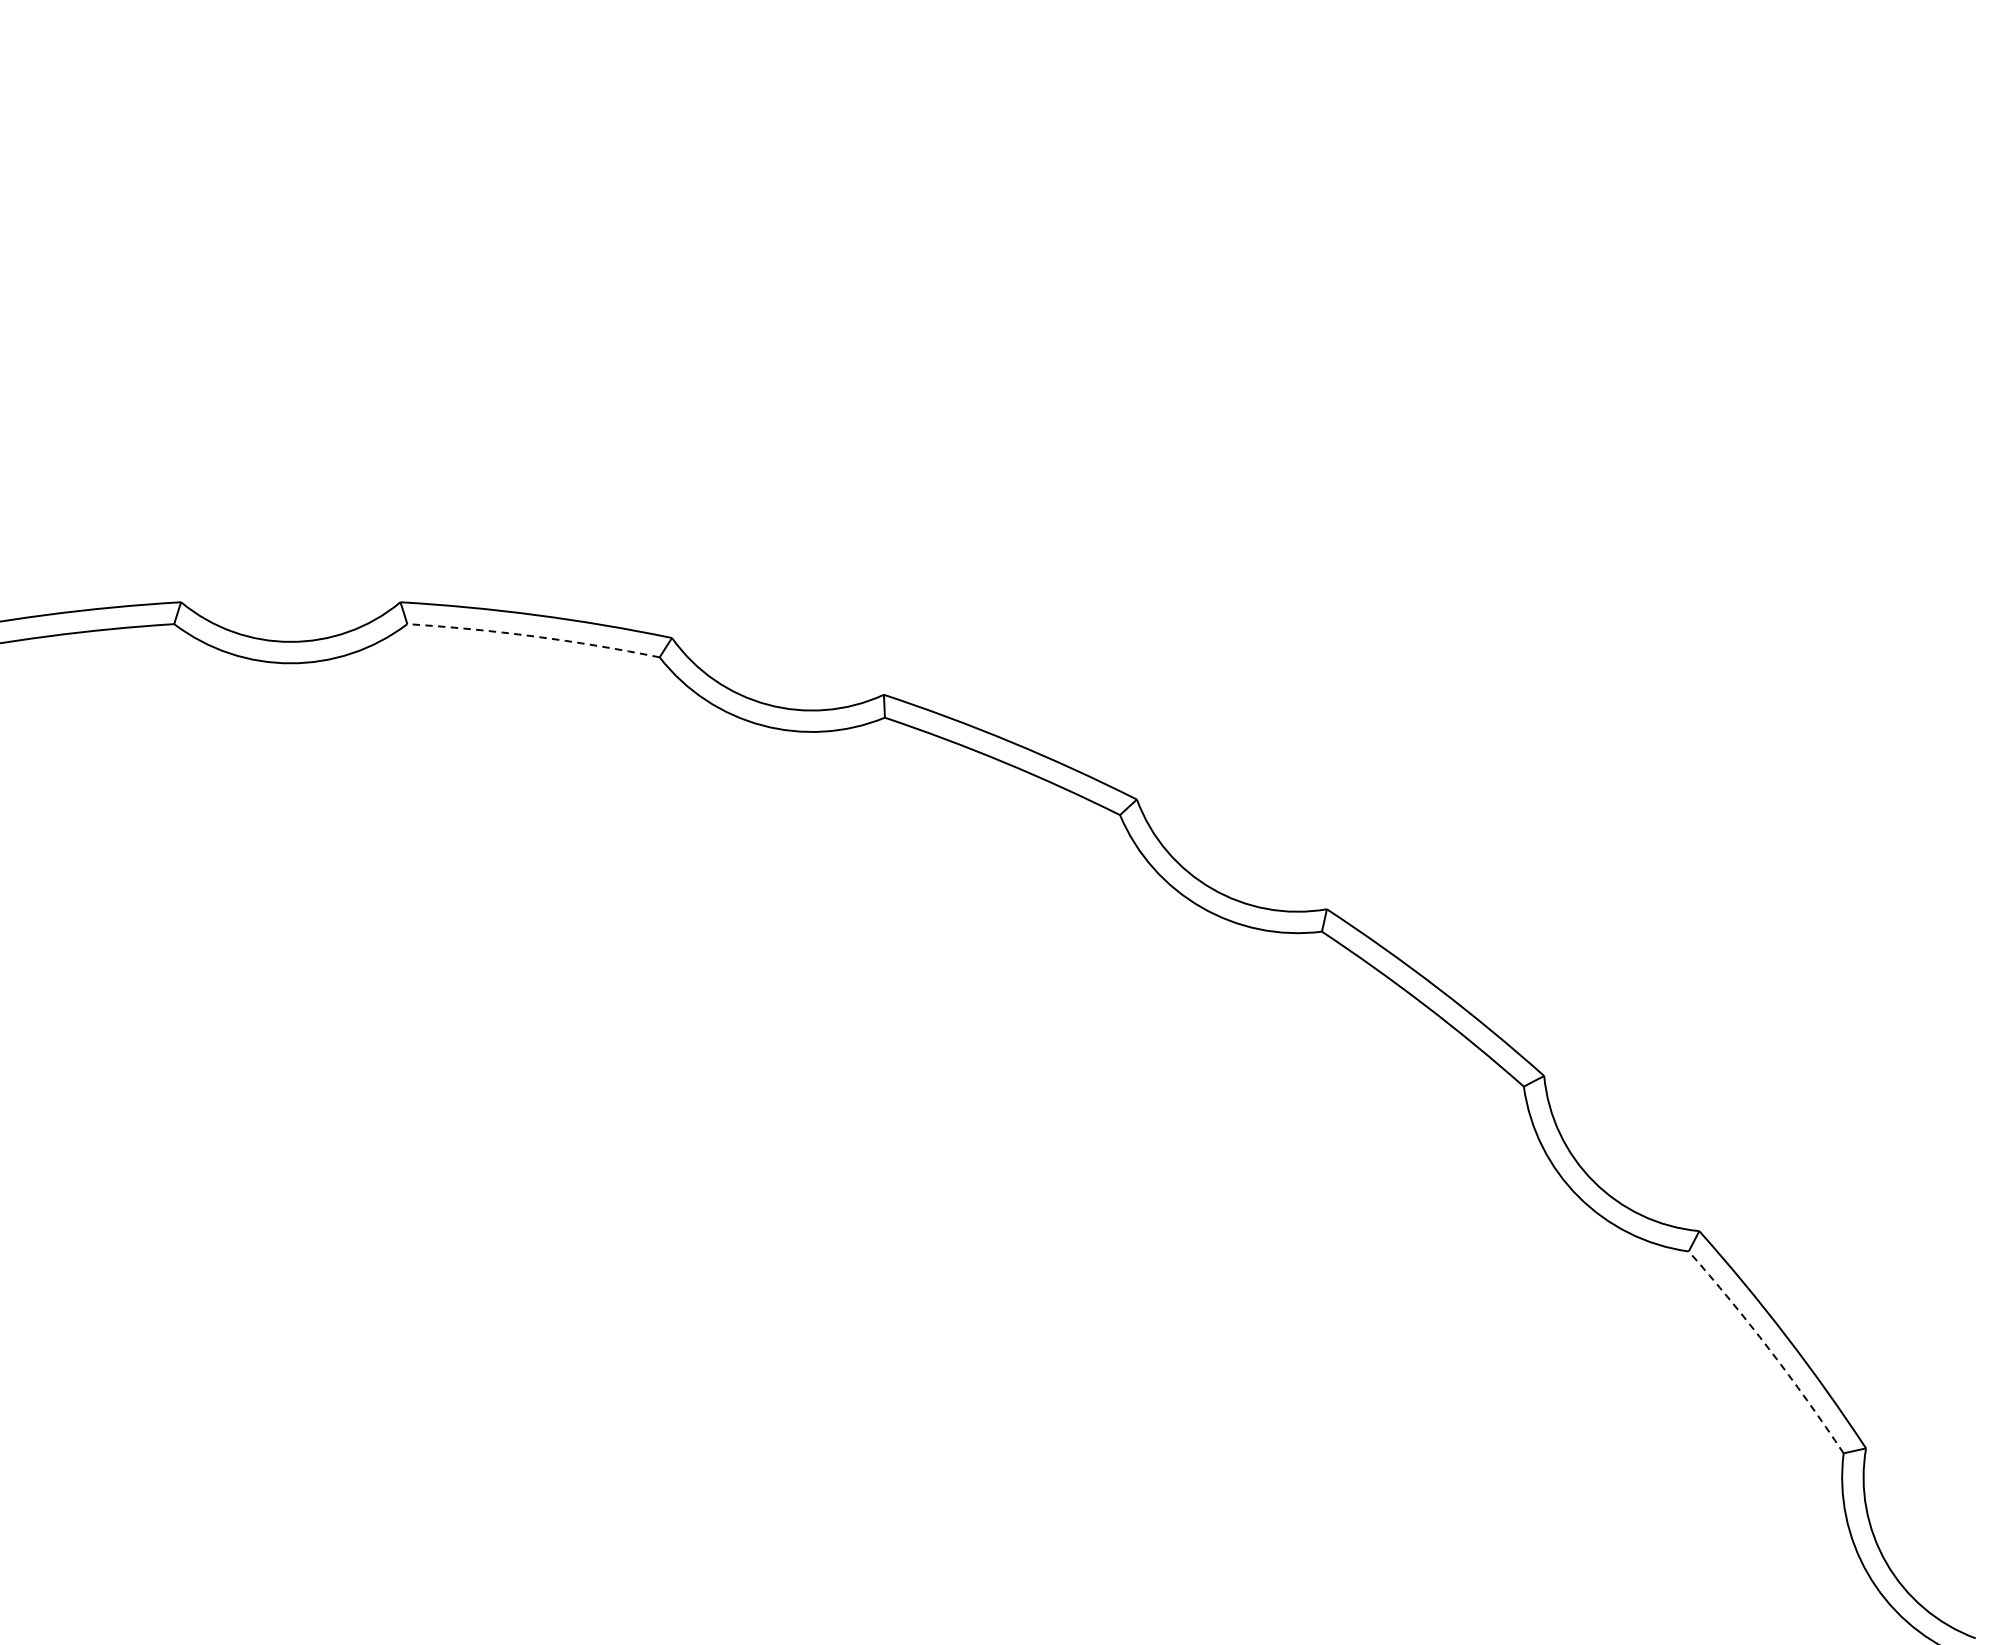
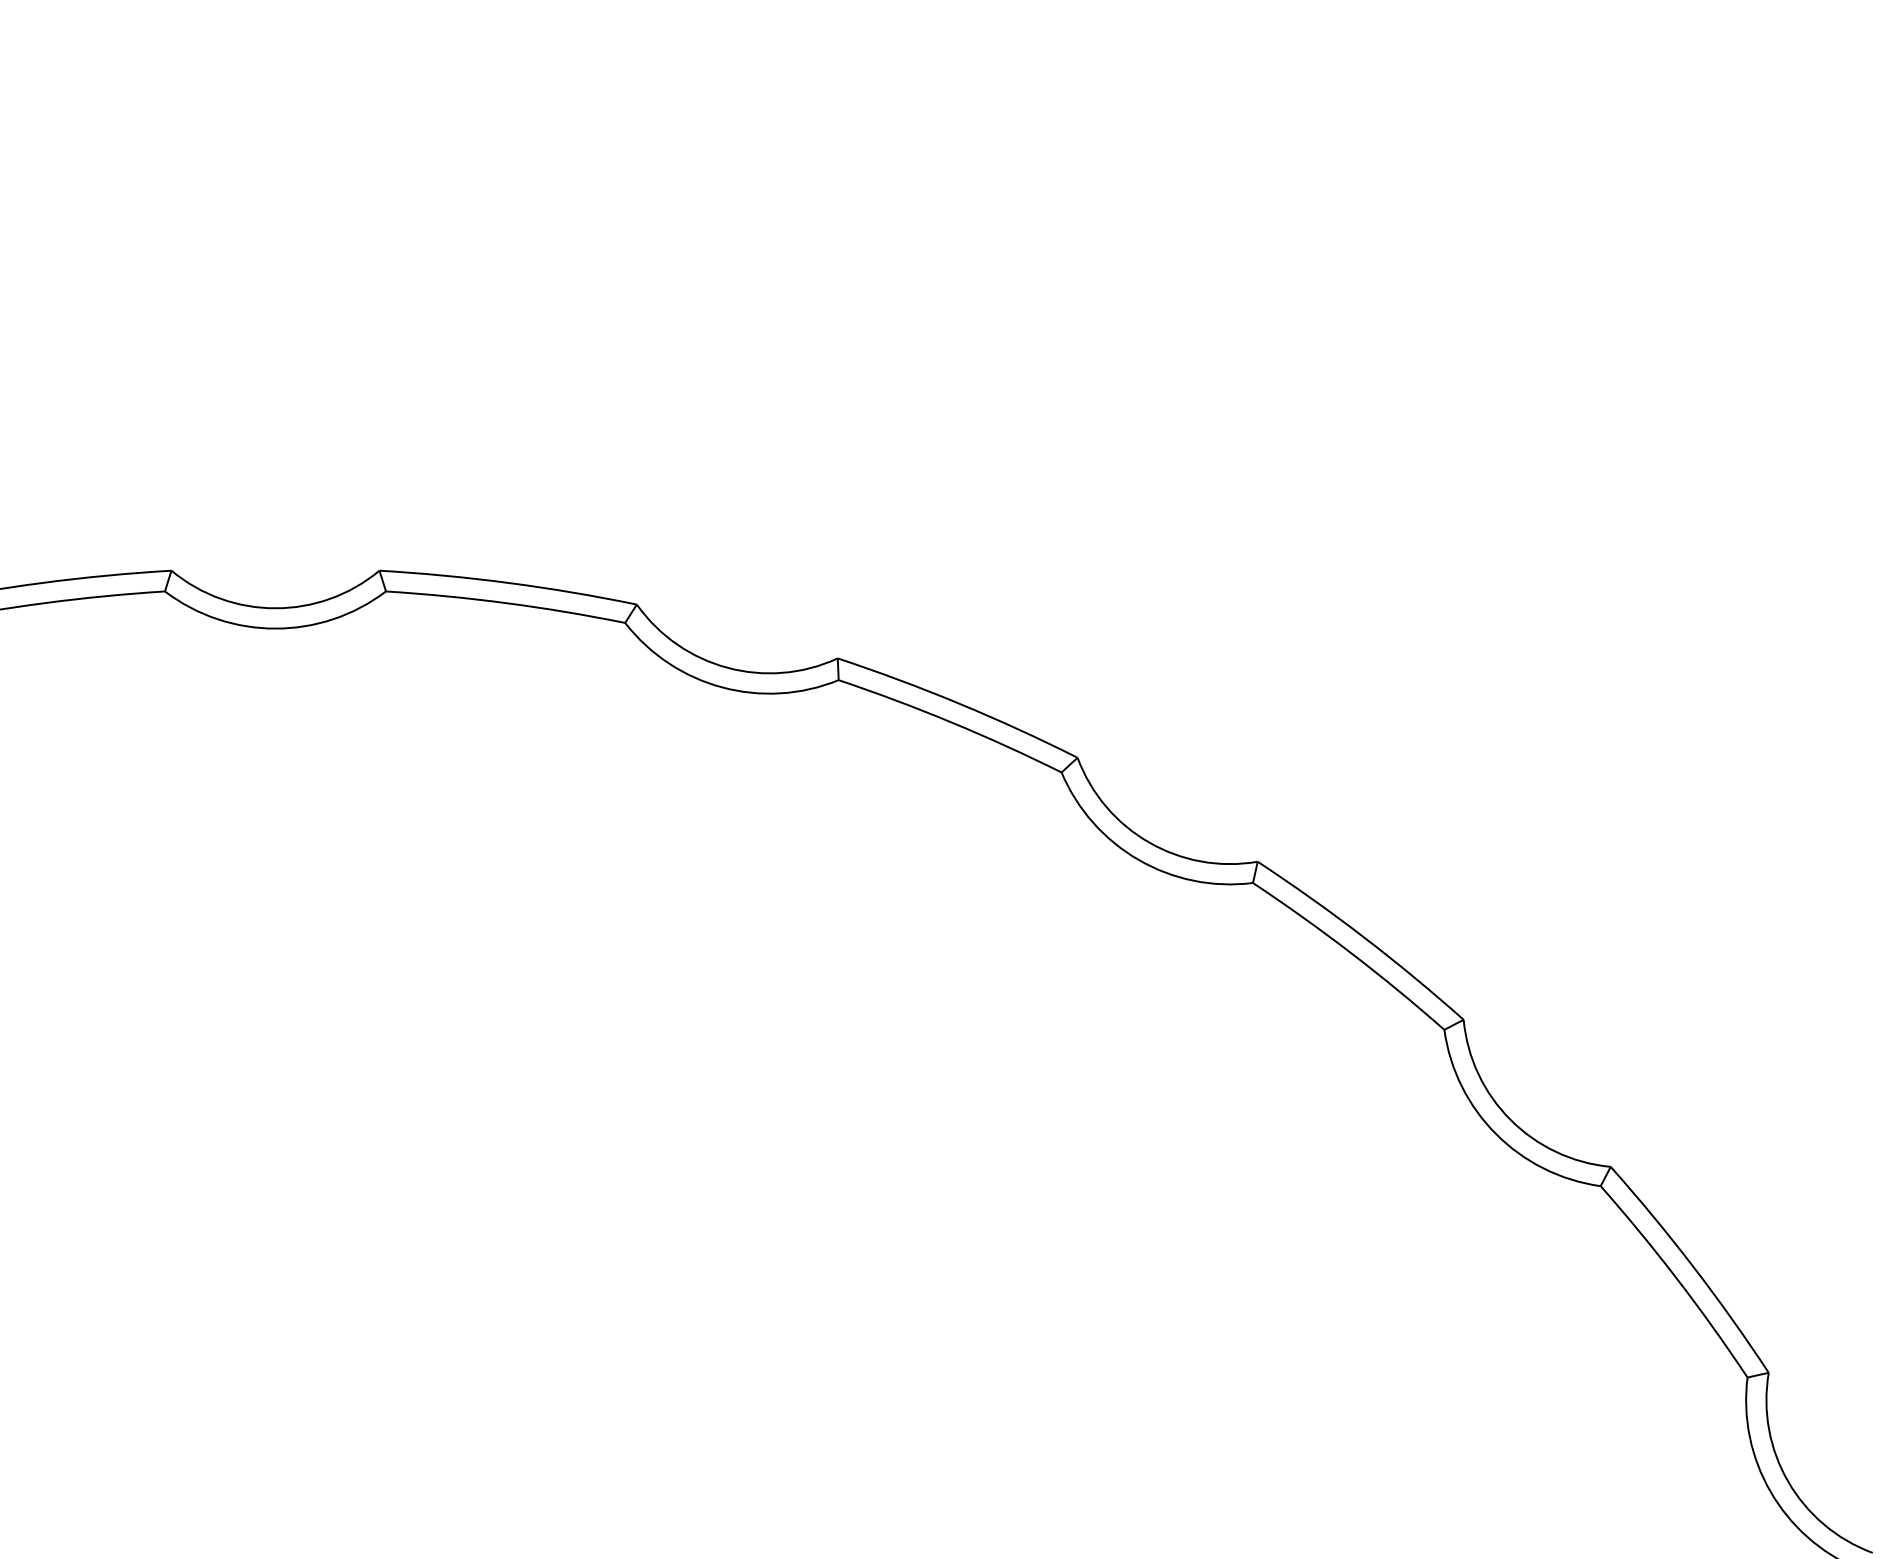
arc: (534, 636) -> (506, 603), dashed -> solid
arc: (1769, 1349) -> (1677, 1279), dashed -> solid

